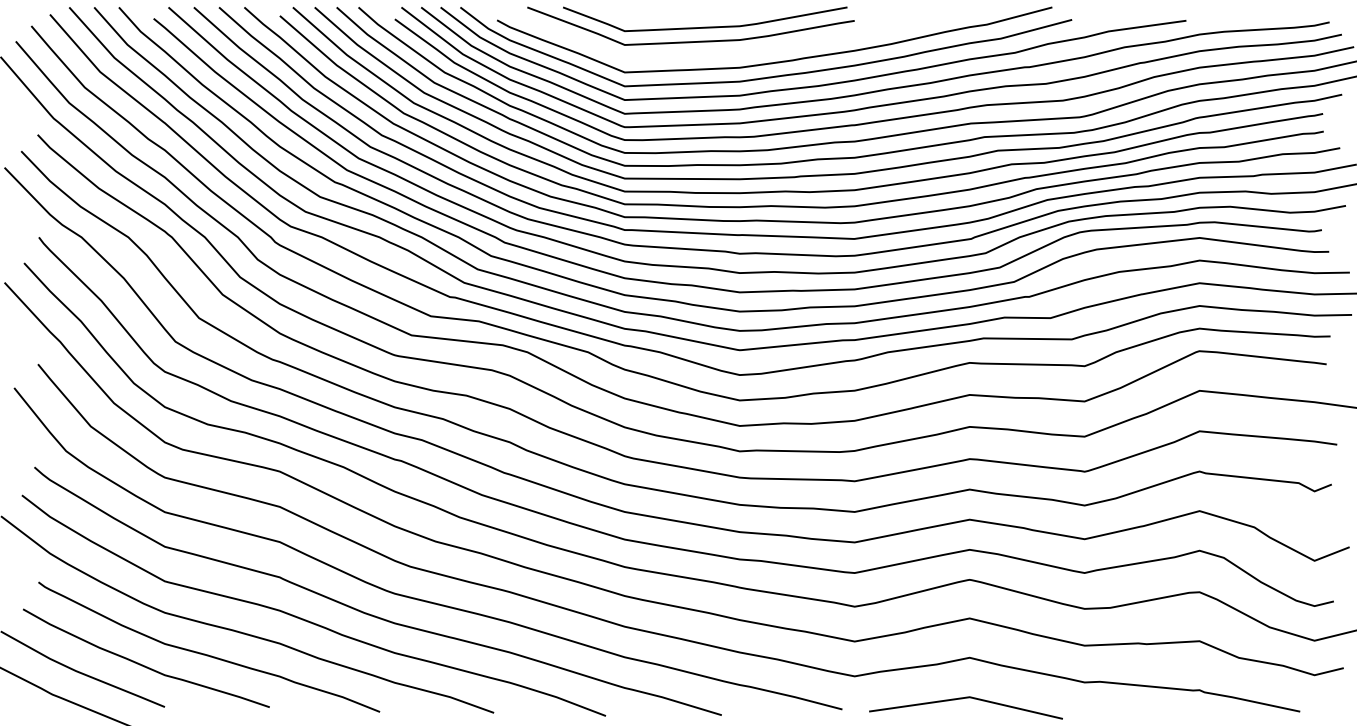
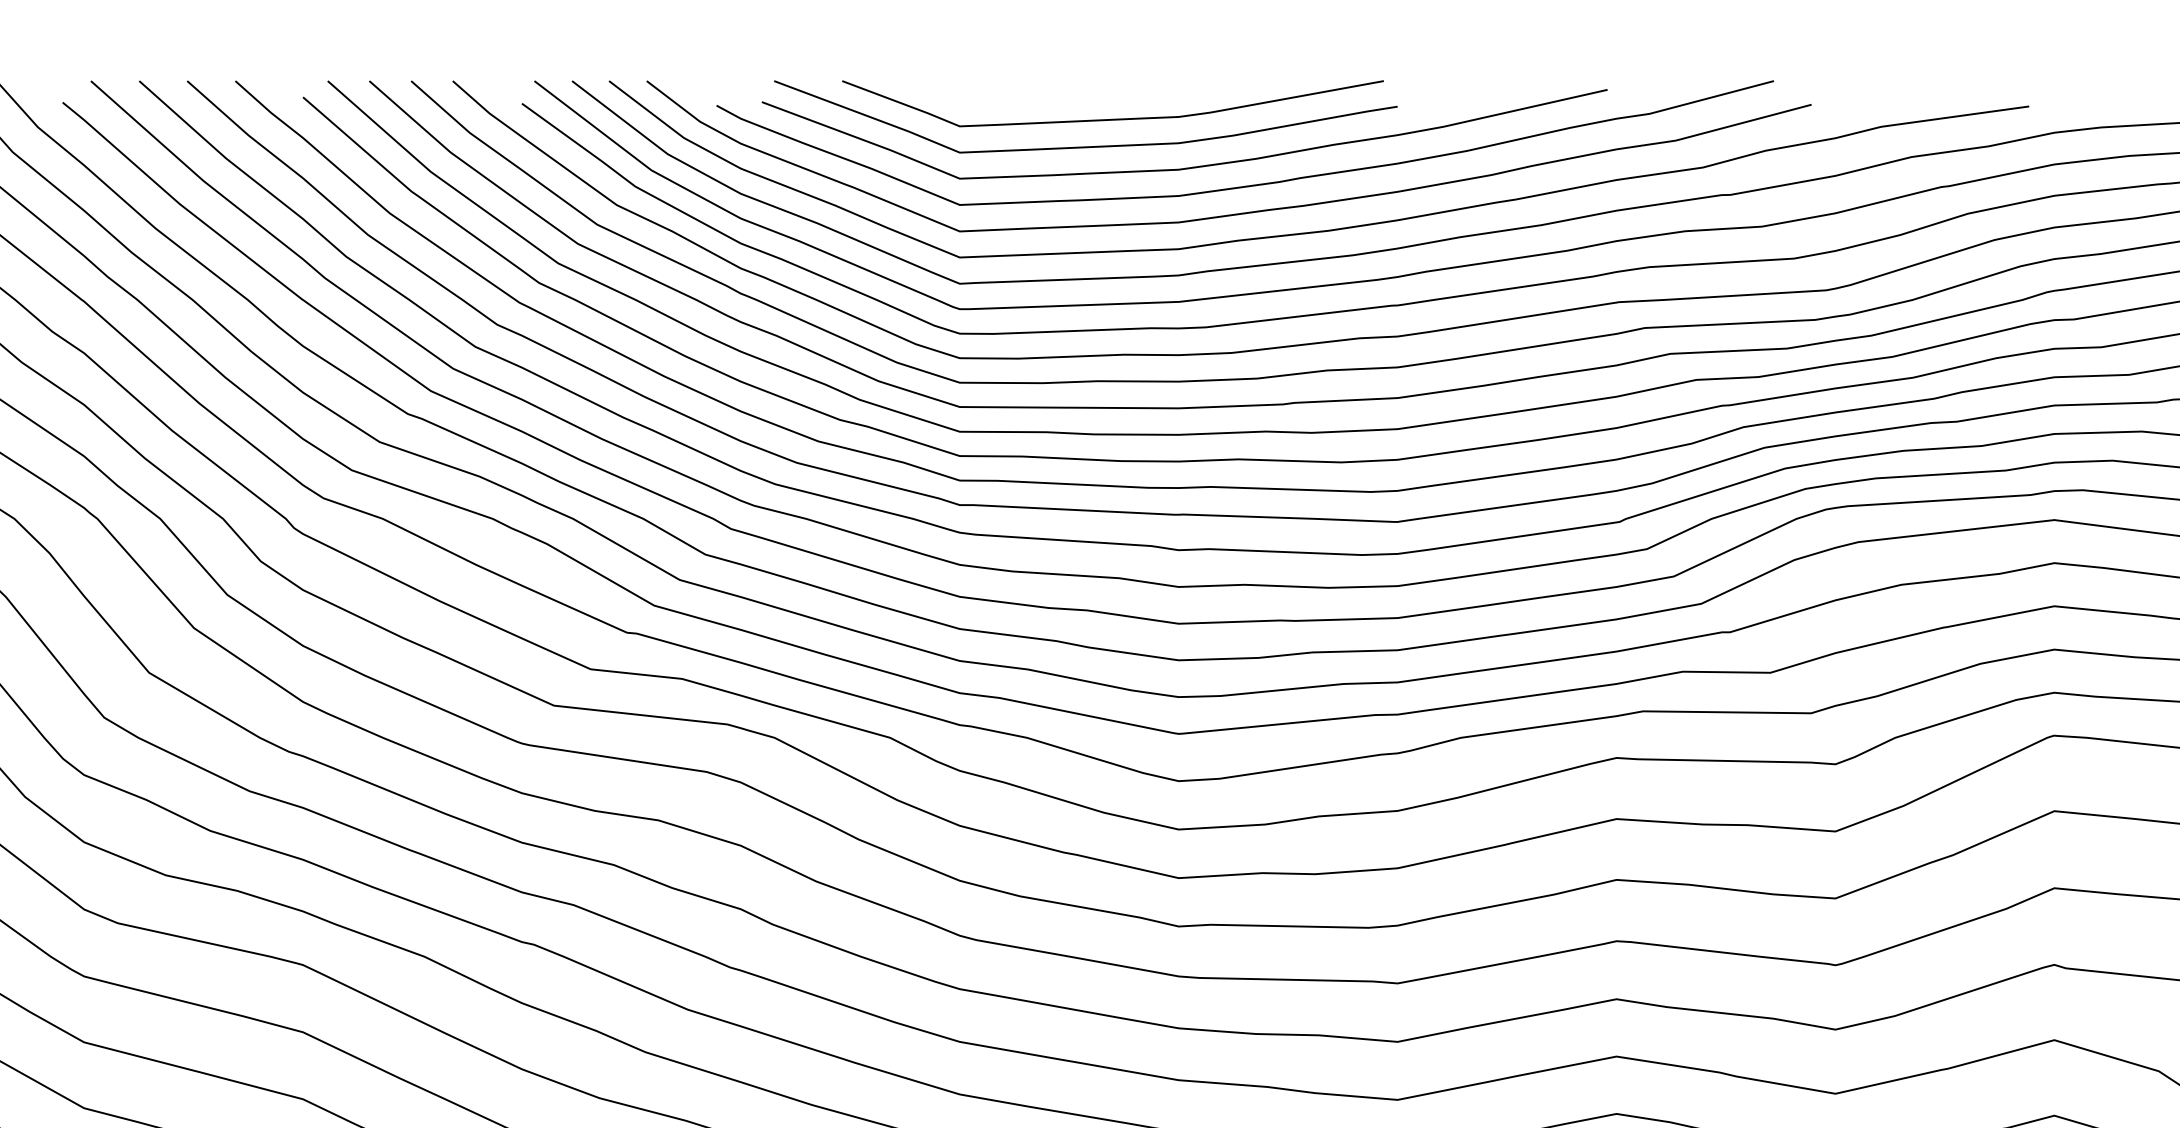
curve: (742, 52) -> (1183, 166), added

